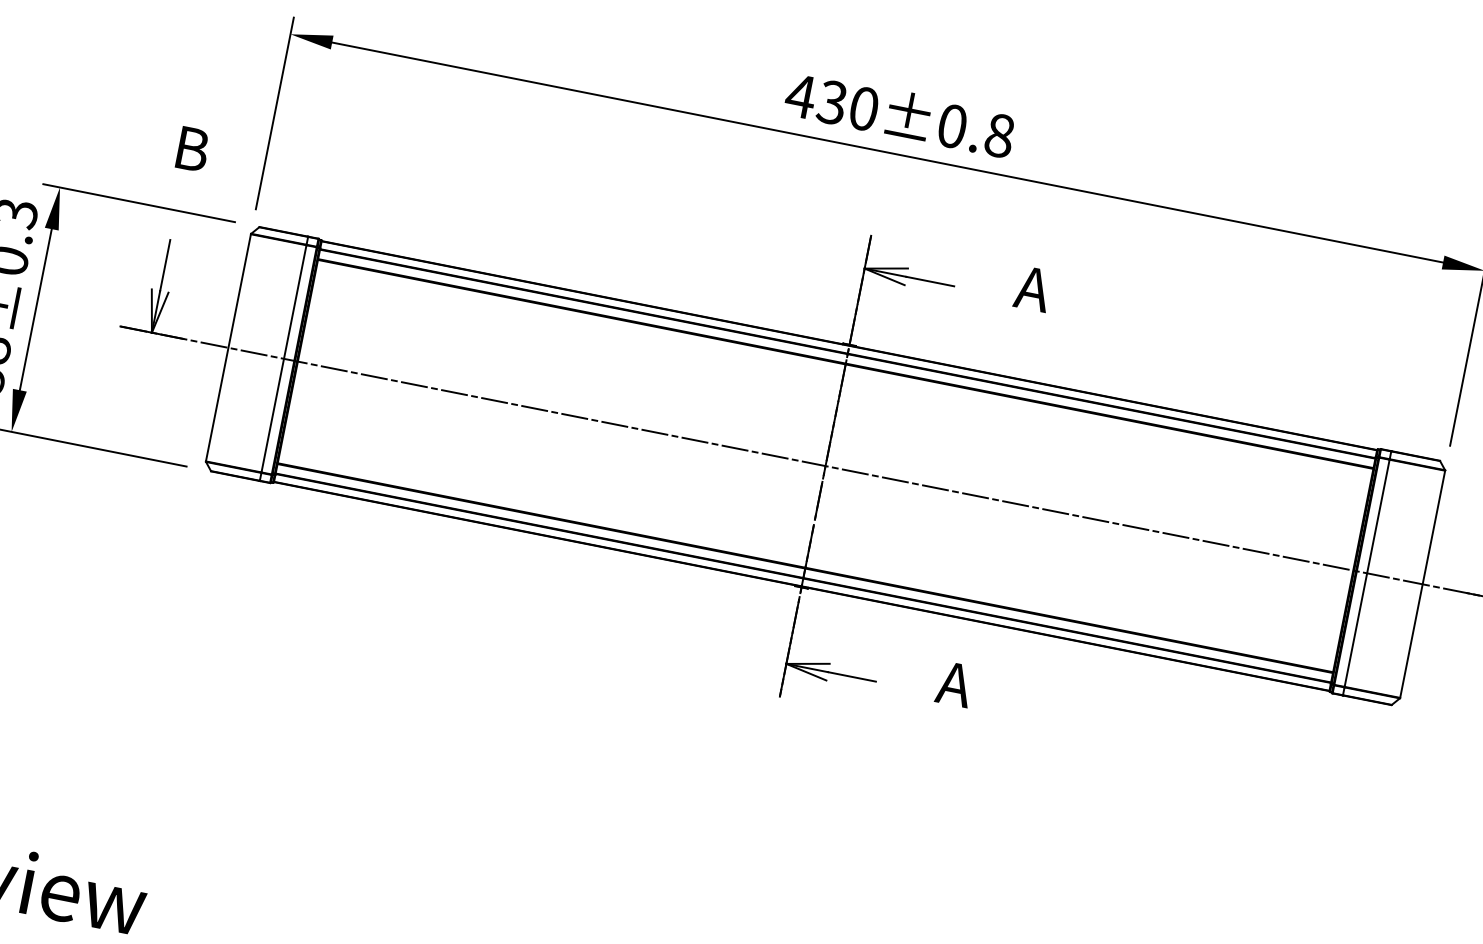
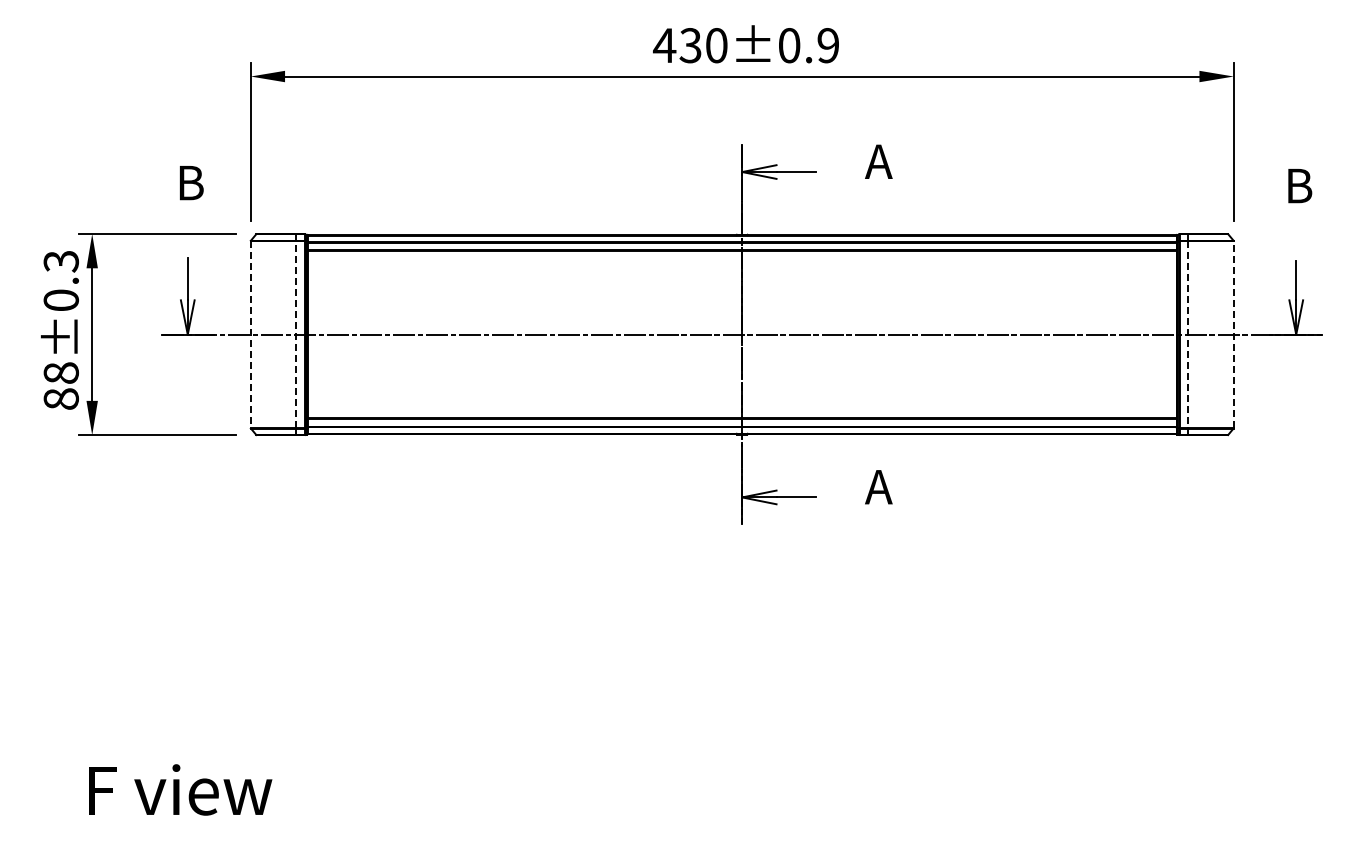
text: (999, 135) -> (828, 45), 430±0.8 -> 430±0.9
line: (227, 348) -> (250, 335), solid -> dashed
line: (284, 358) -> (296, 334), solid -> dashed
line: (1367, 574) -> (1188, 335), solid -> dashed
line: (1422, 584) -> (1233, 334), solid -> dashed

